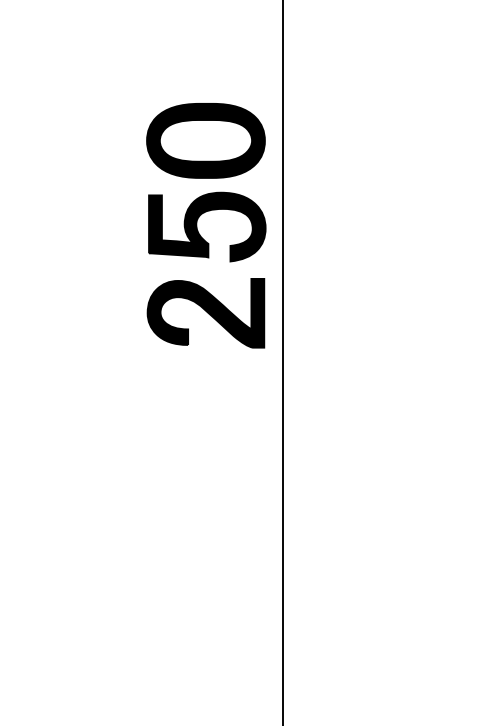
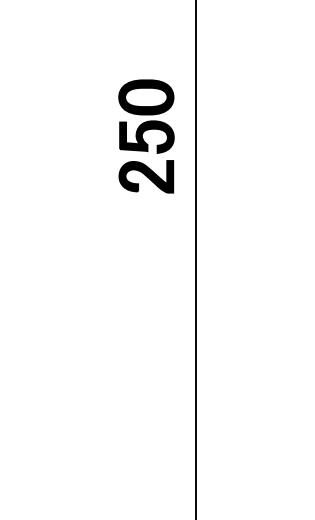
part: (206, 225) -> (146, 136), size x0.71

